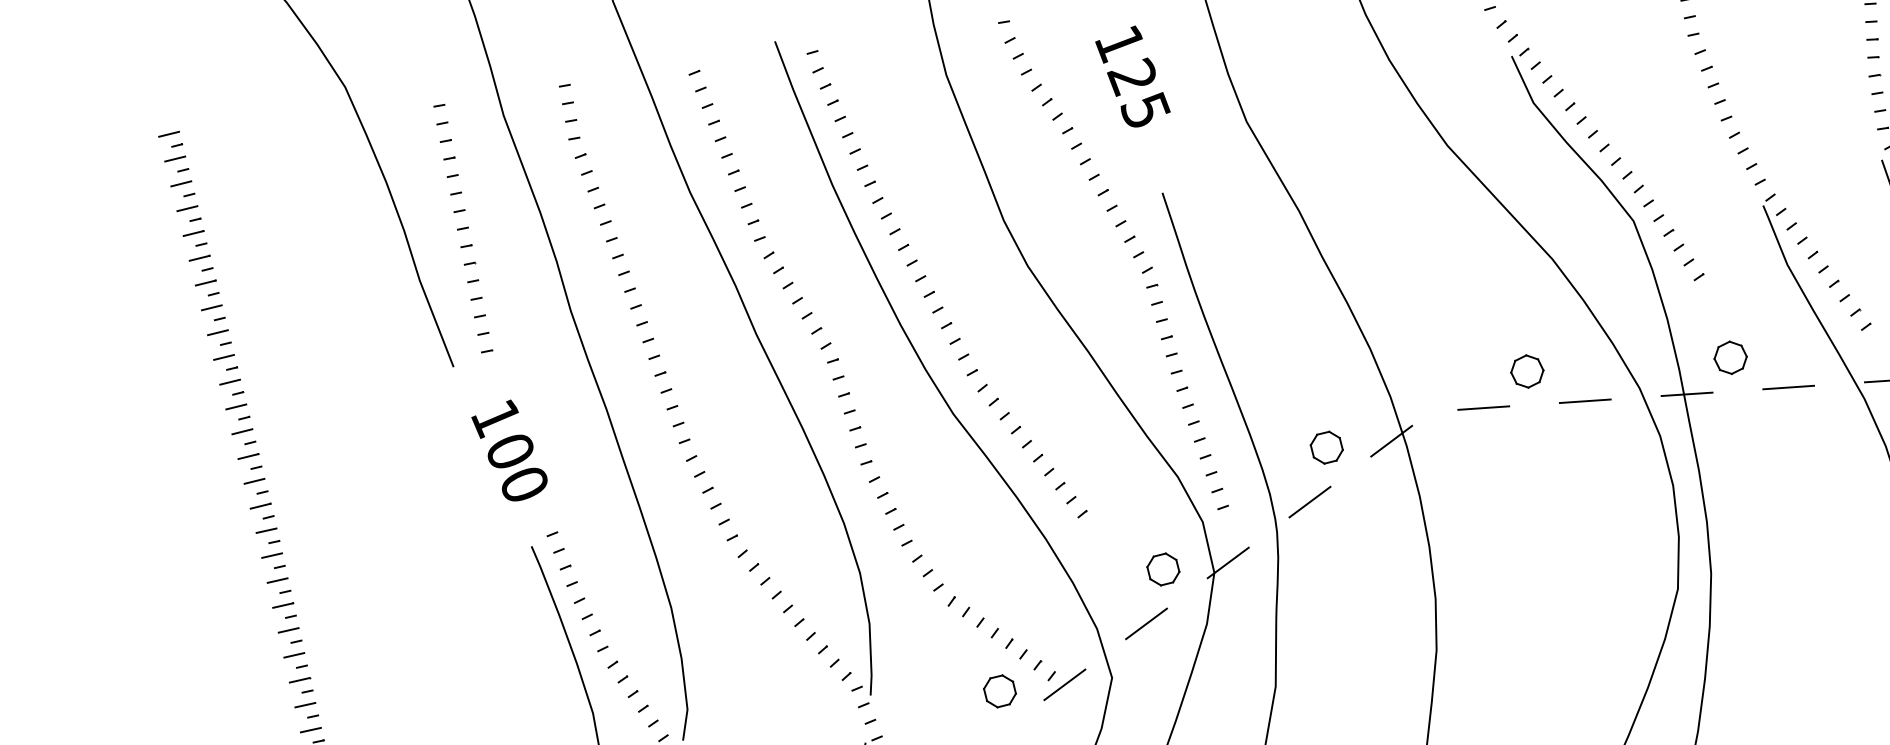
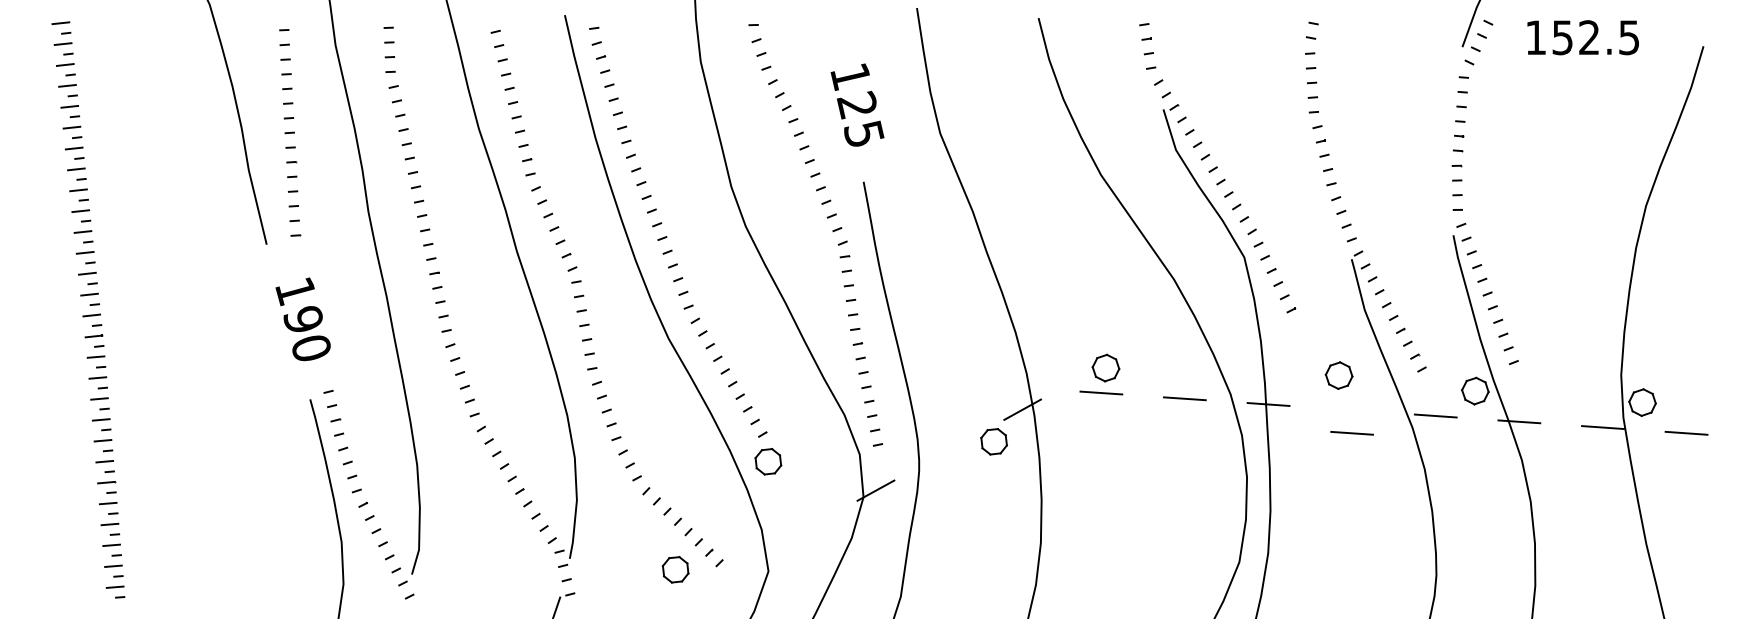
text: (1132, 76) -> (857, 104), moved
part: (1729, 357) -> (1338, 375), moved
part: (1526, 370) -> (1105, 367), moved
line: (1787, 387) -> (1351, 433), moved
part: (1326, 447) -> (993, 441), moved
text: (509, 451) -> (302, 319), 100 -> 190
line: (1310, 502) -> (949, 450), removed
part: (1163, 569) -> (768, 461), moved
line: (1146, 624) -> (802, 531), removed
line: (1063, 684) -> (728, 571), removed

